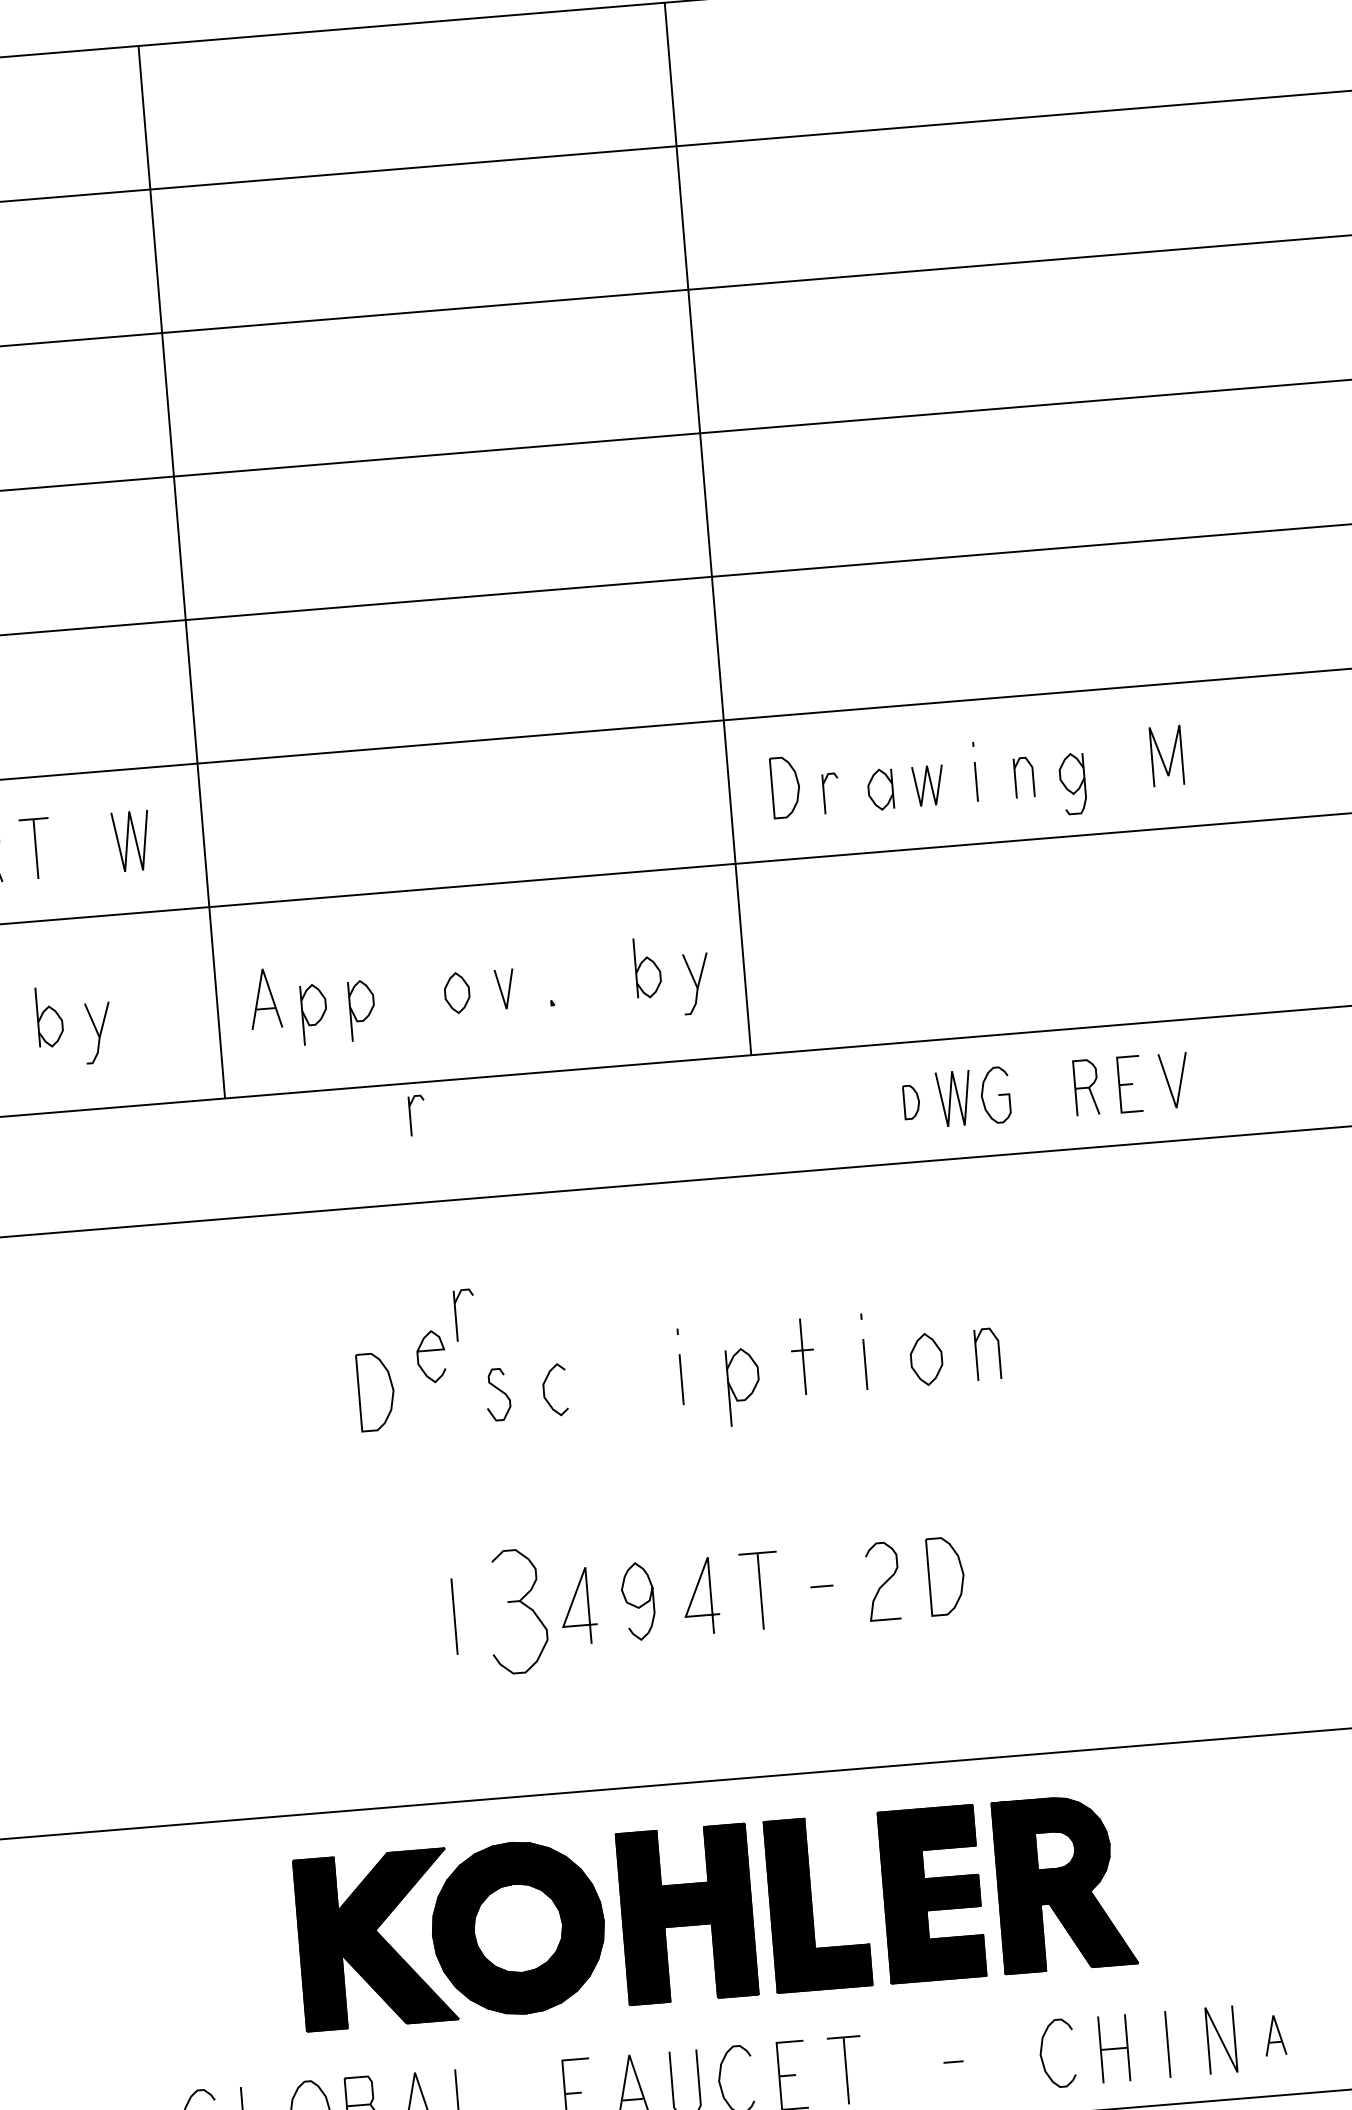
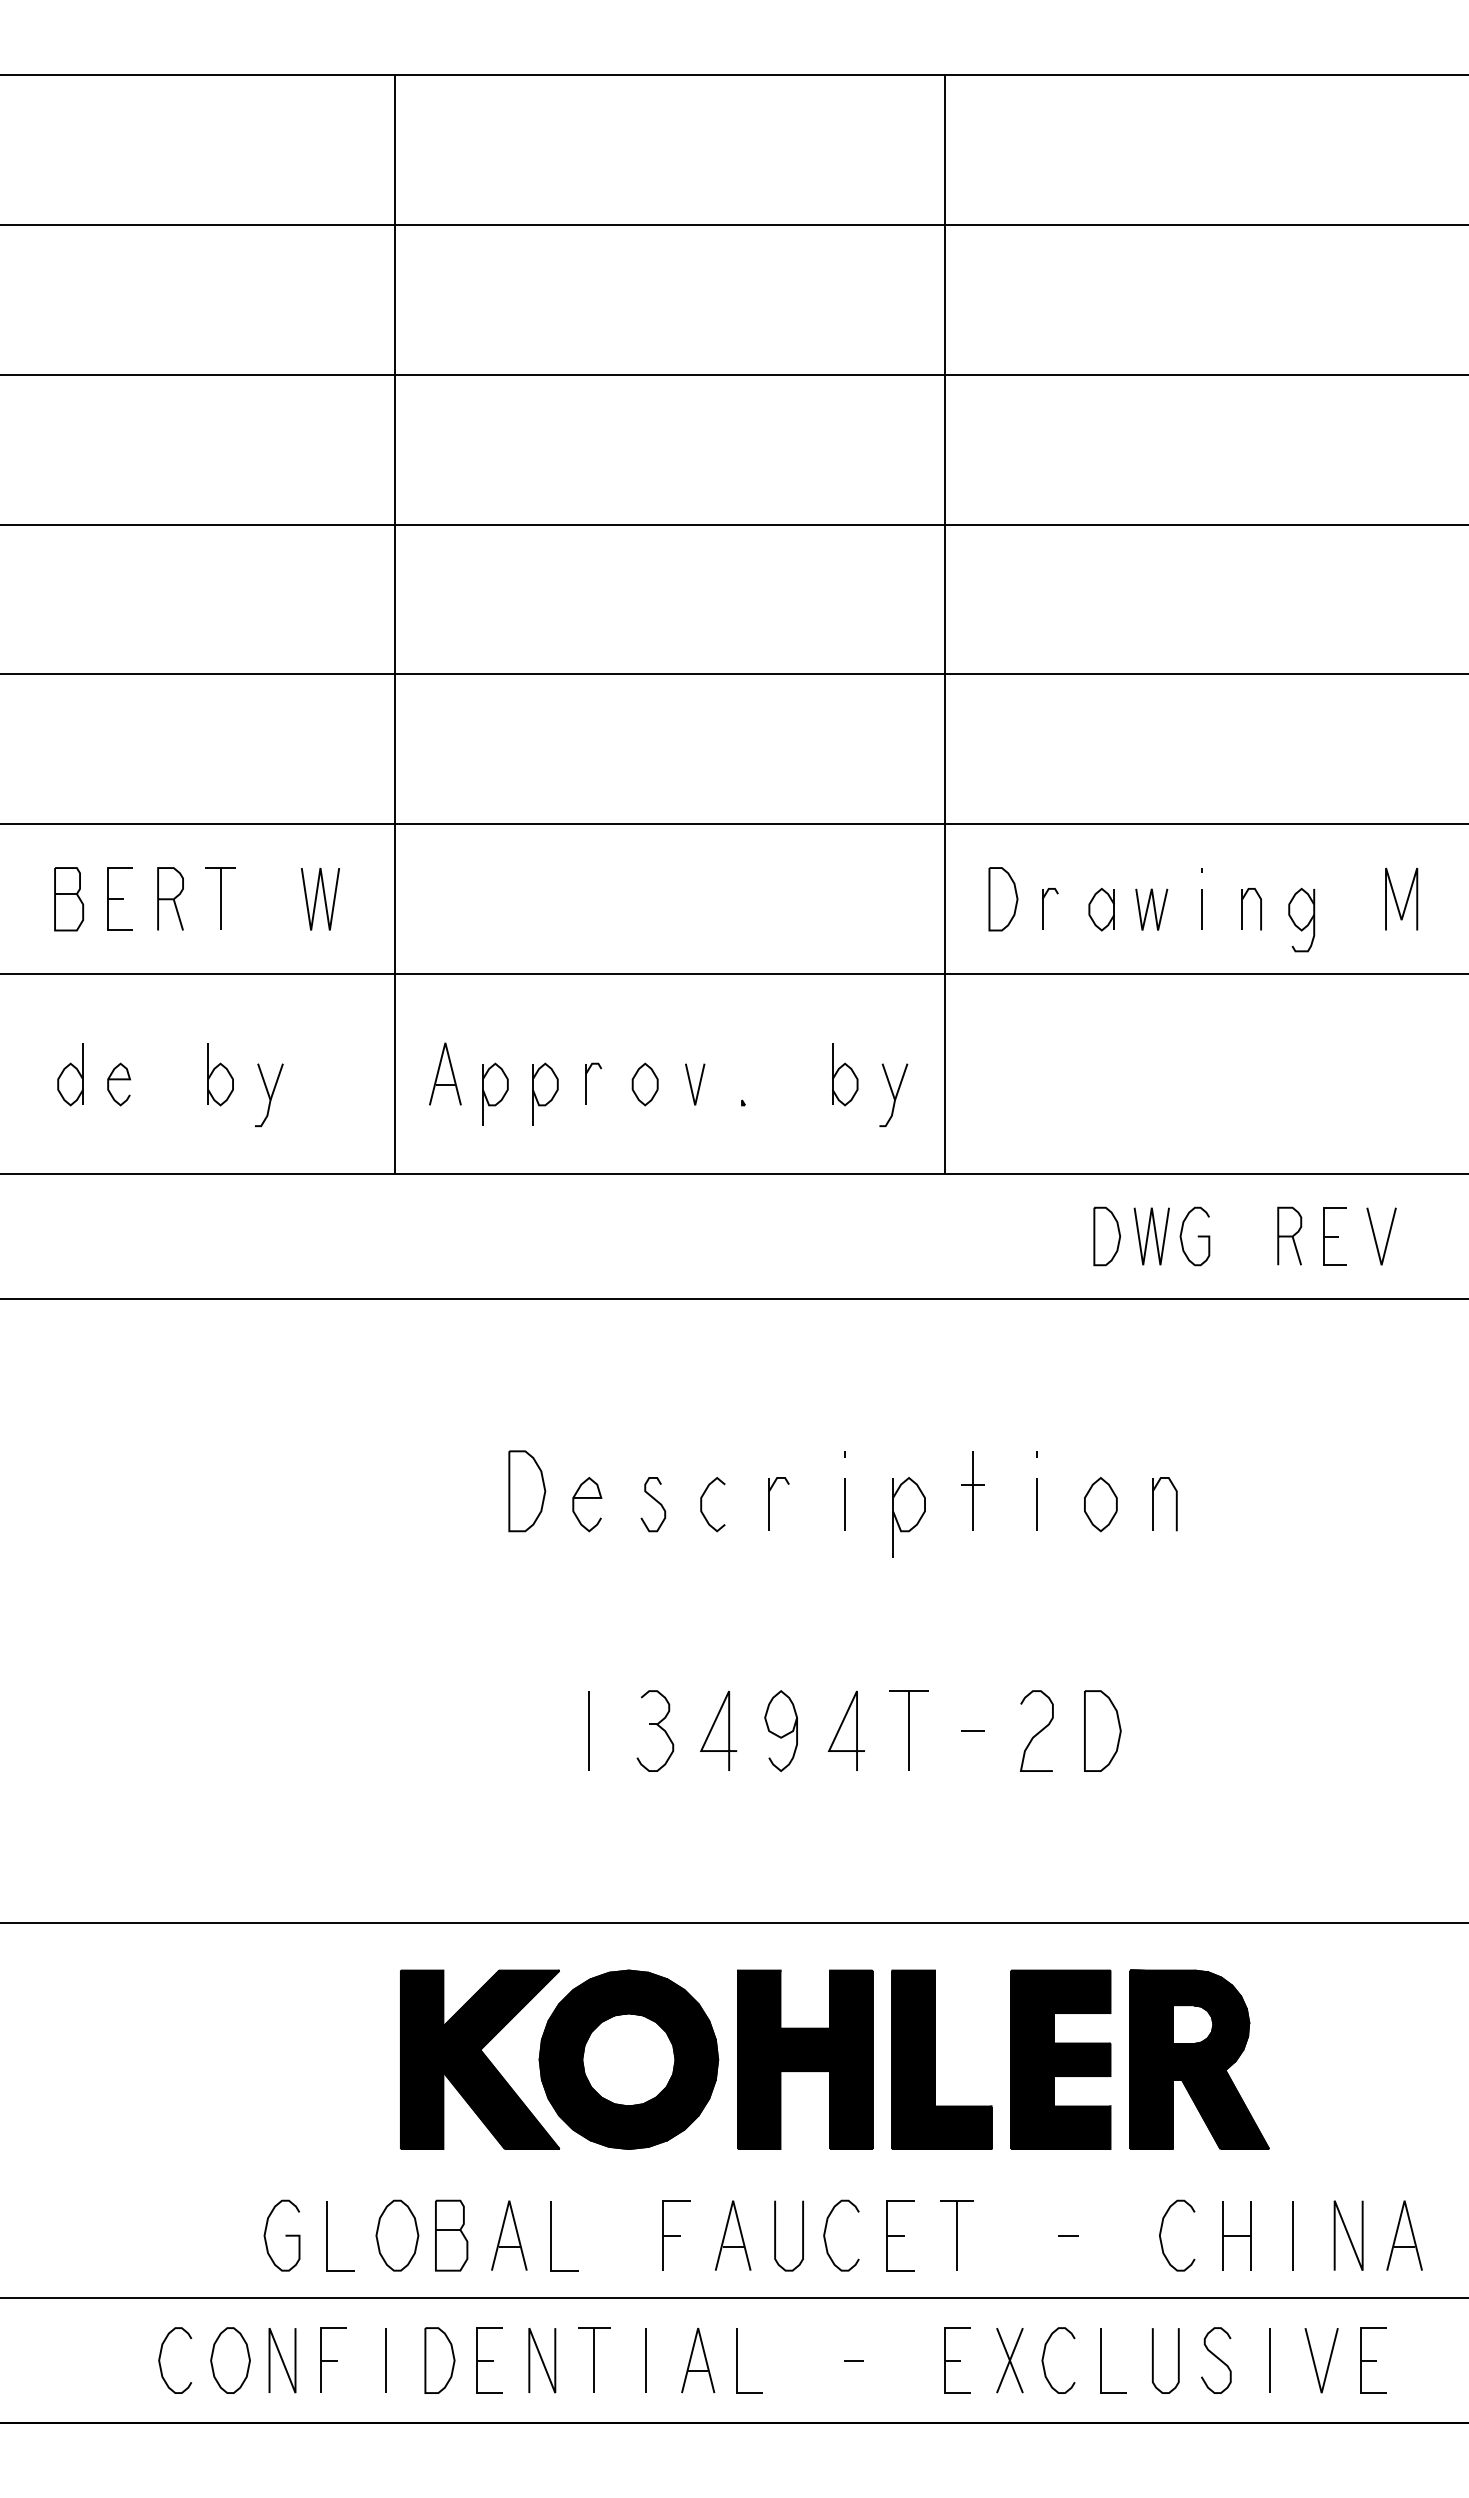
part: (911, 1102) -> (1107, 1236), size x1.67
part: (410, 1115) -> (586, 1083), moved
part: (456, 1315) -> (769, 1503), moved
curve: (430, 1350) -> (587, 1498), moved
part: (517, 1610) -> (655, 1730), size x0.62
part: (1274, 2035) -> (1404, 2235), size x1.67

